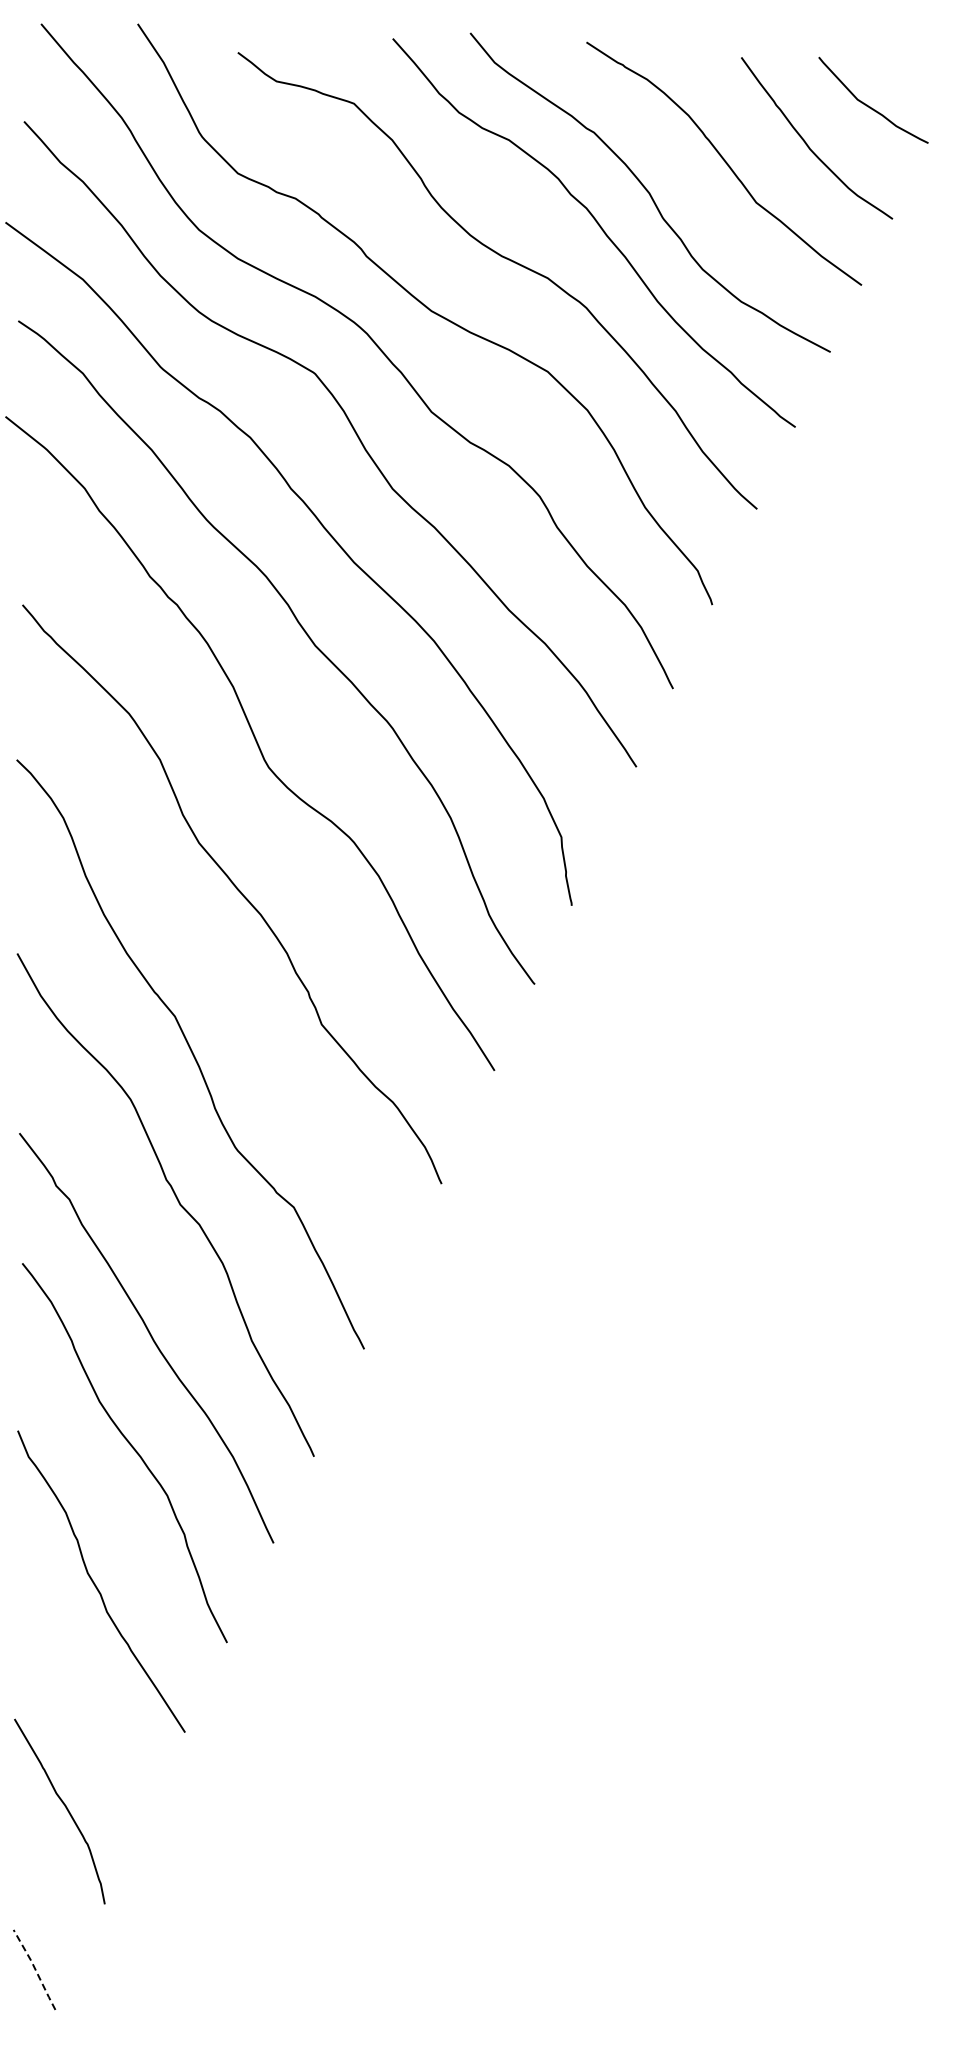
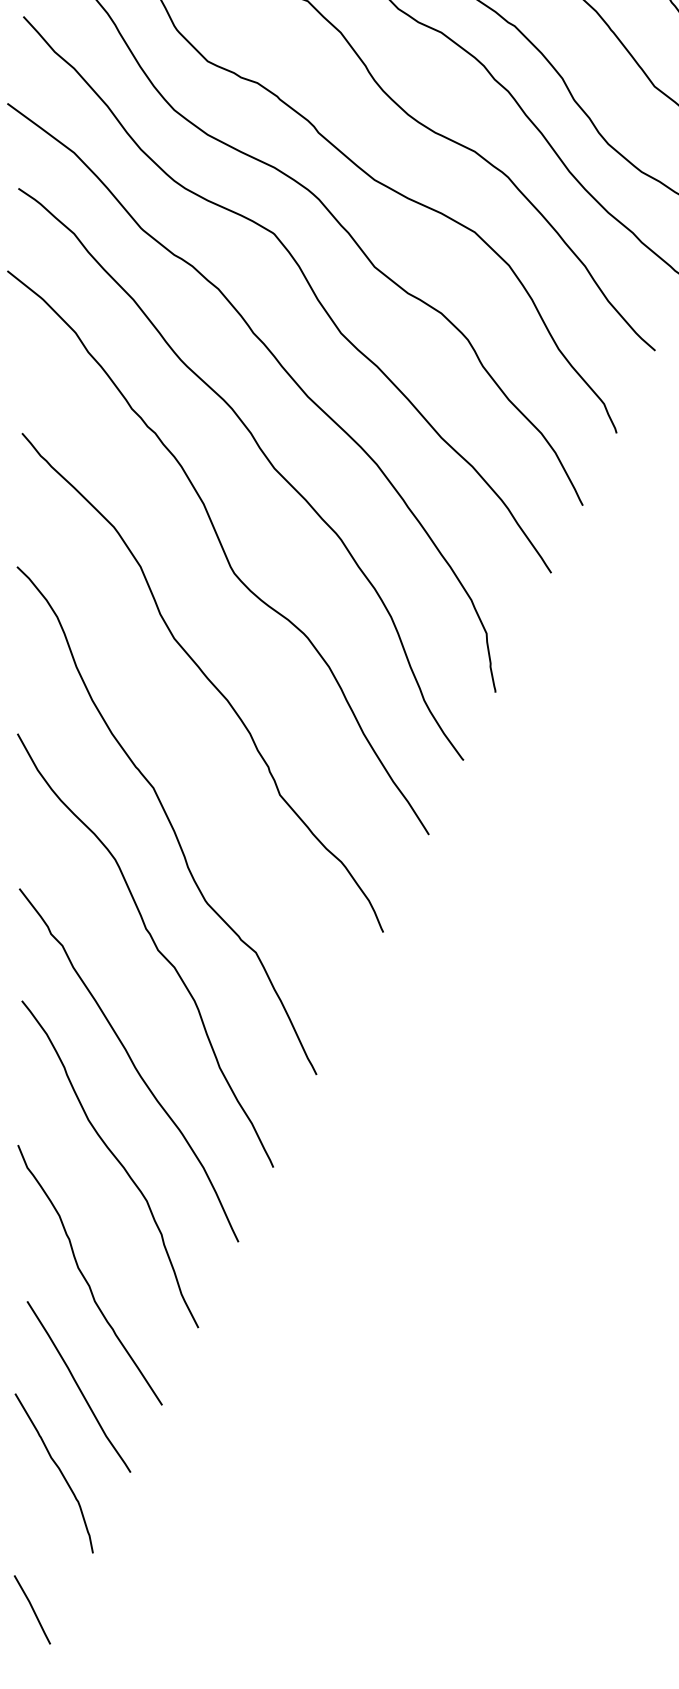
curve: (88, 1710) -> (78, 1386), added
line: (35, 1969) -> (33, 1609), dashed -> solid

